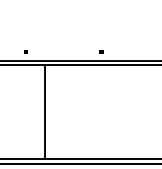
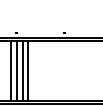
line: (16, 111) -> (10, 70), added
line: (25, 111) -> (16, 70), added
line: (35, 111) -> (22, 70), added

